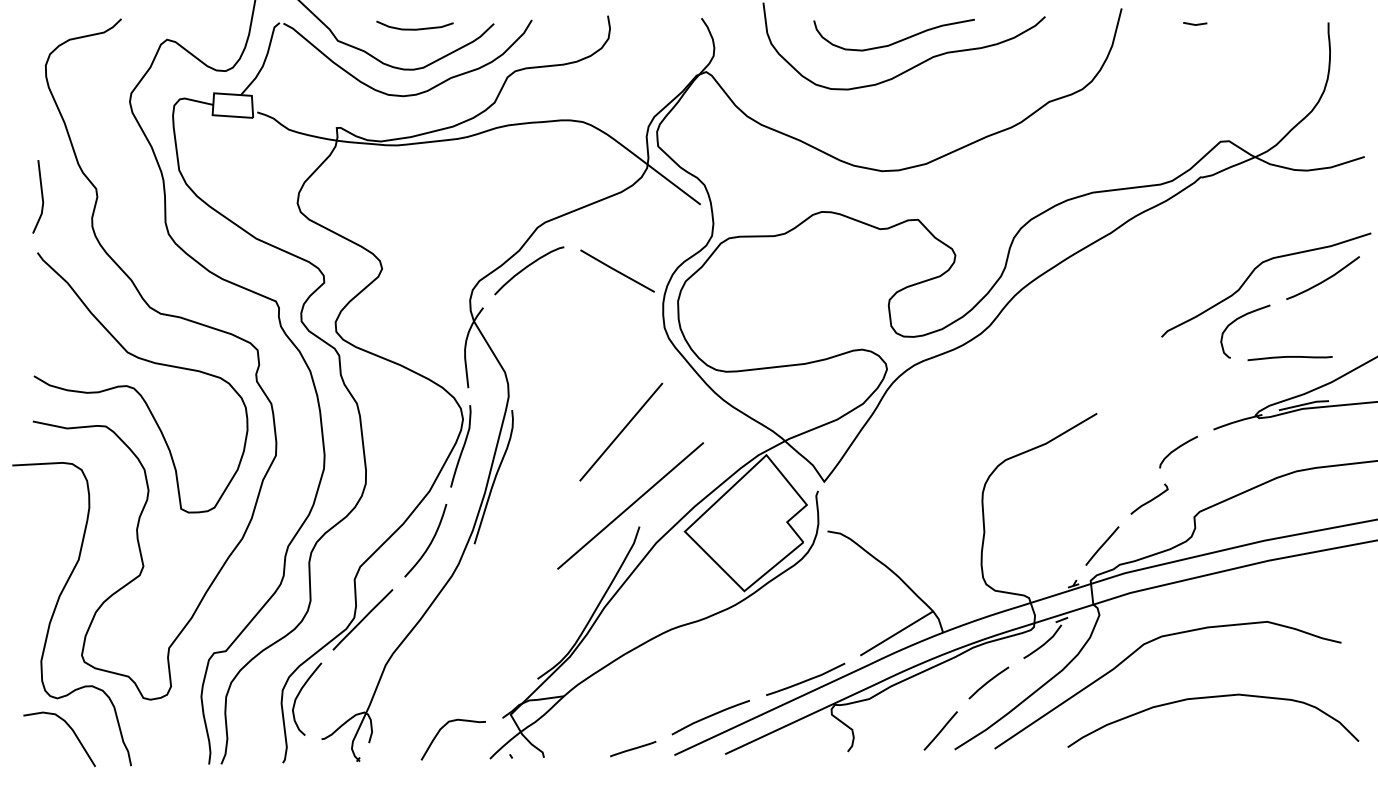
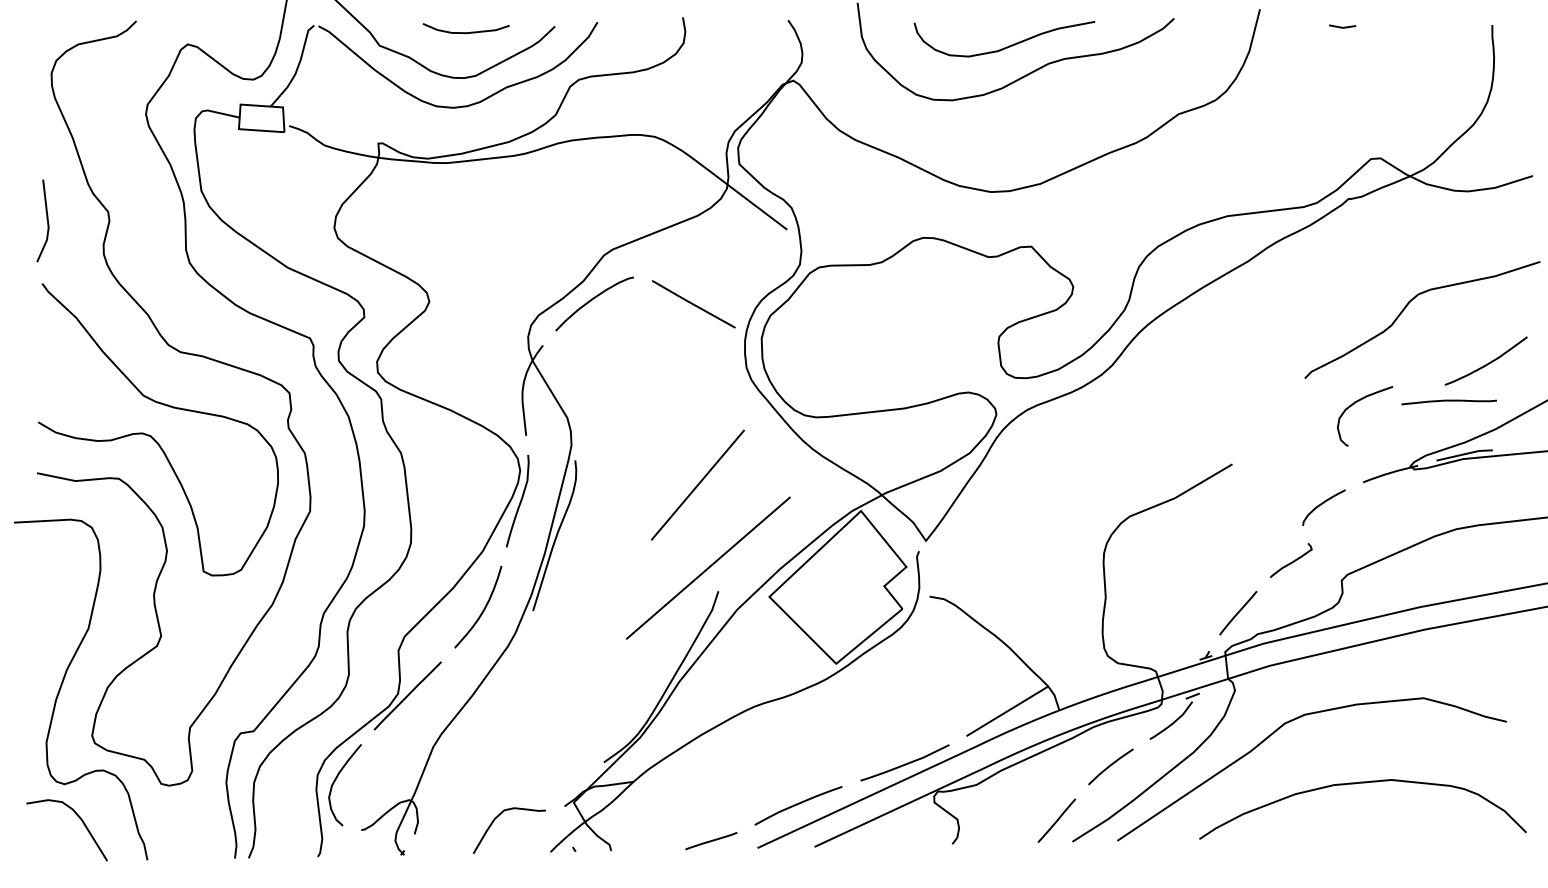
curve: (1323, 280) -> (1486, 363), moved
curve: (1238, 319) -> (1357, 402), moved

